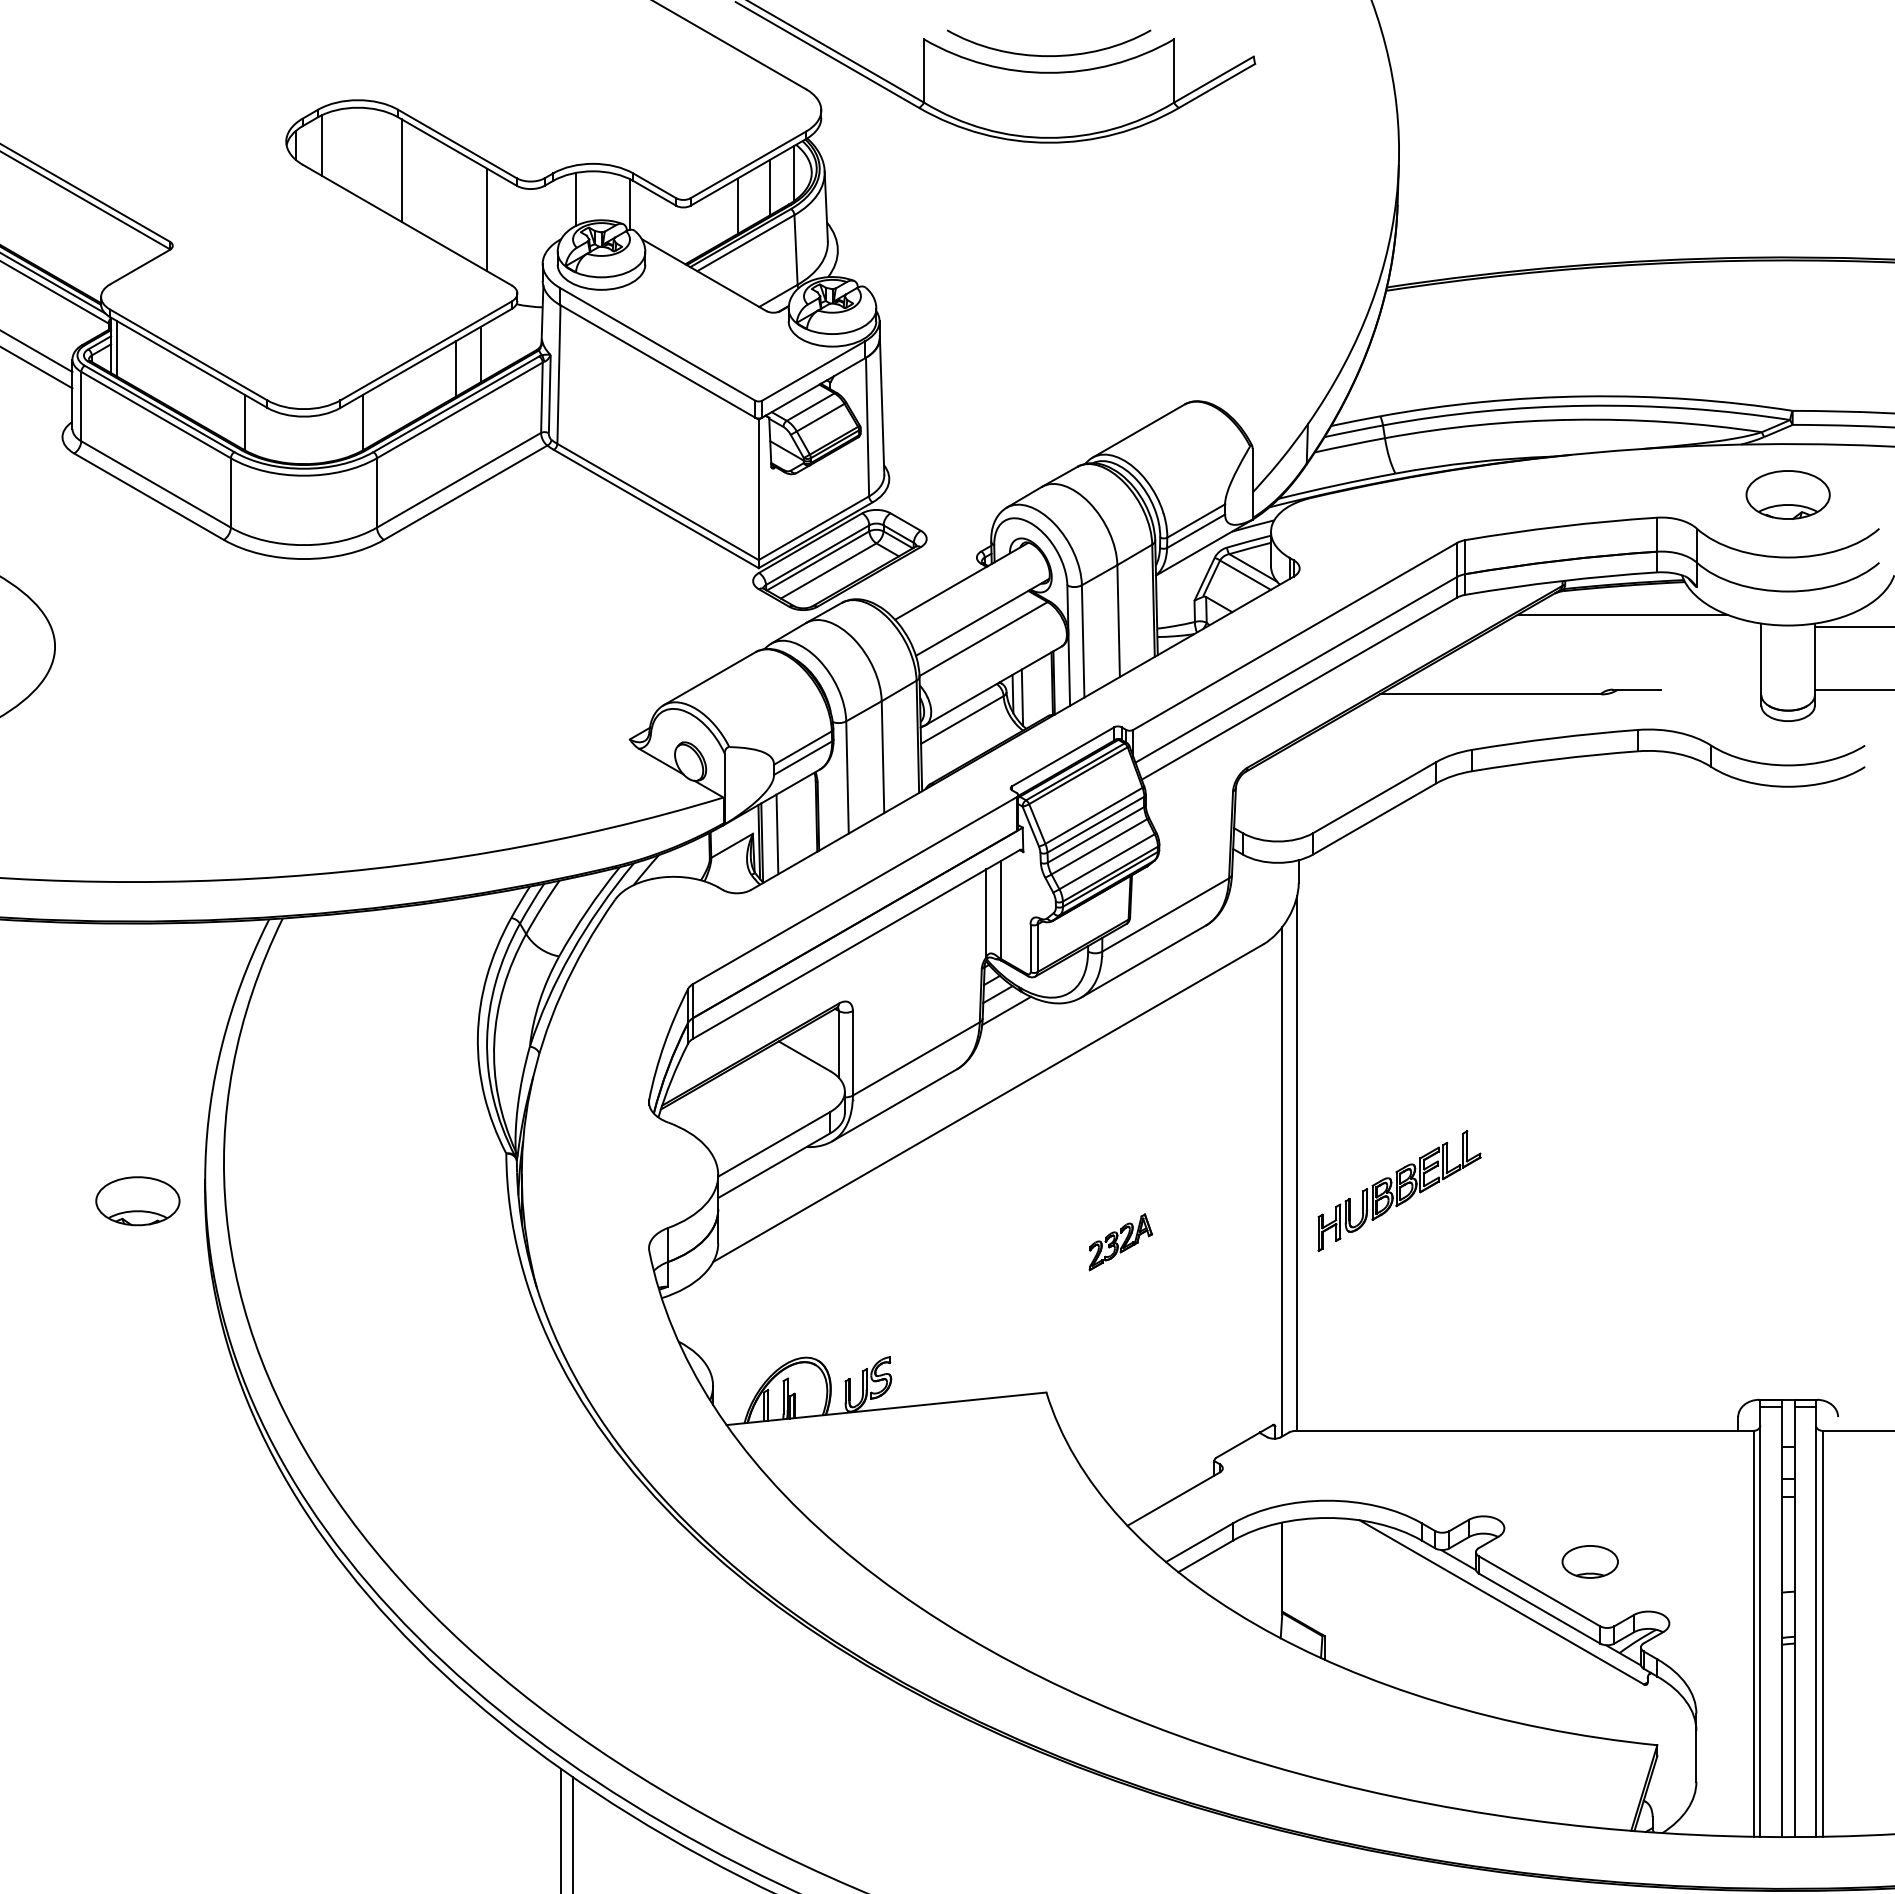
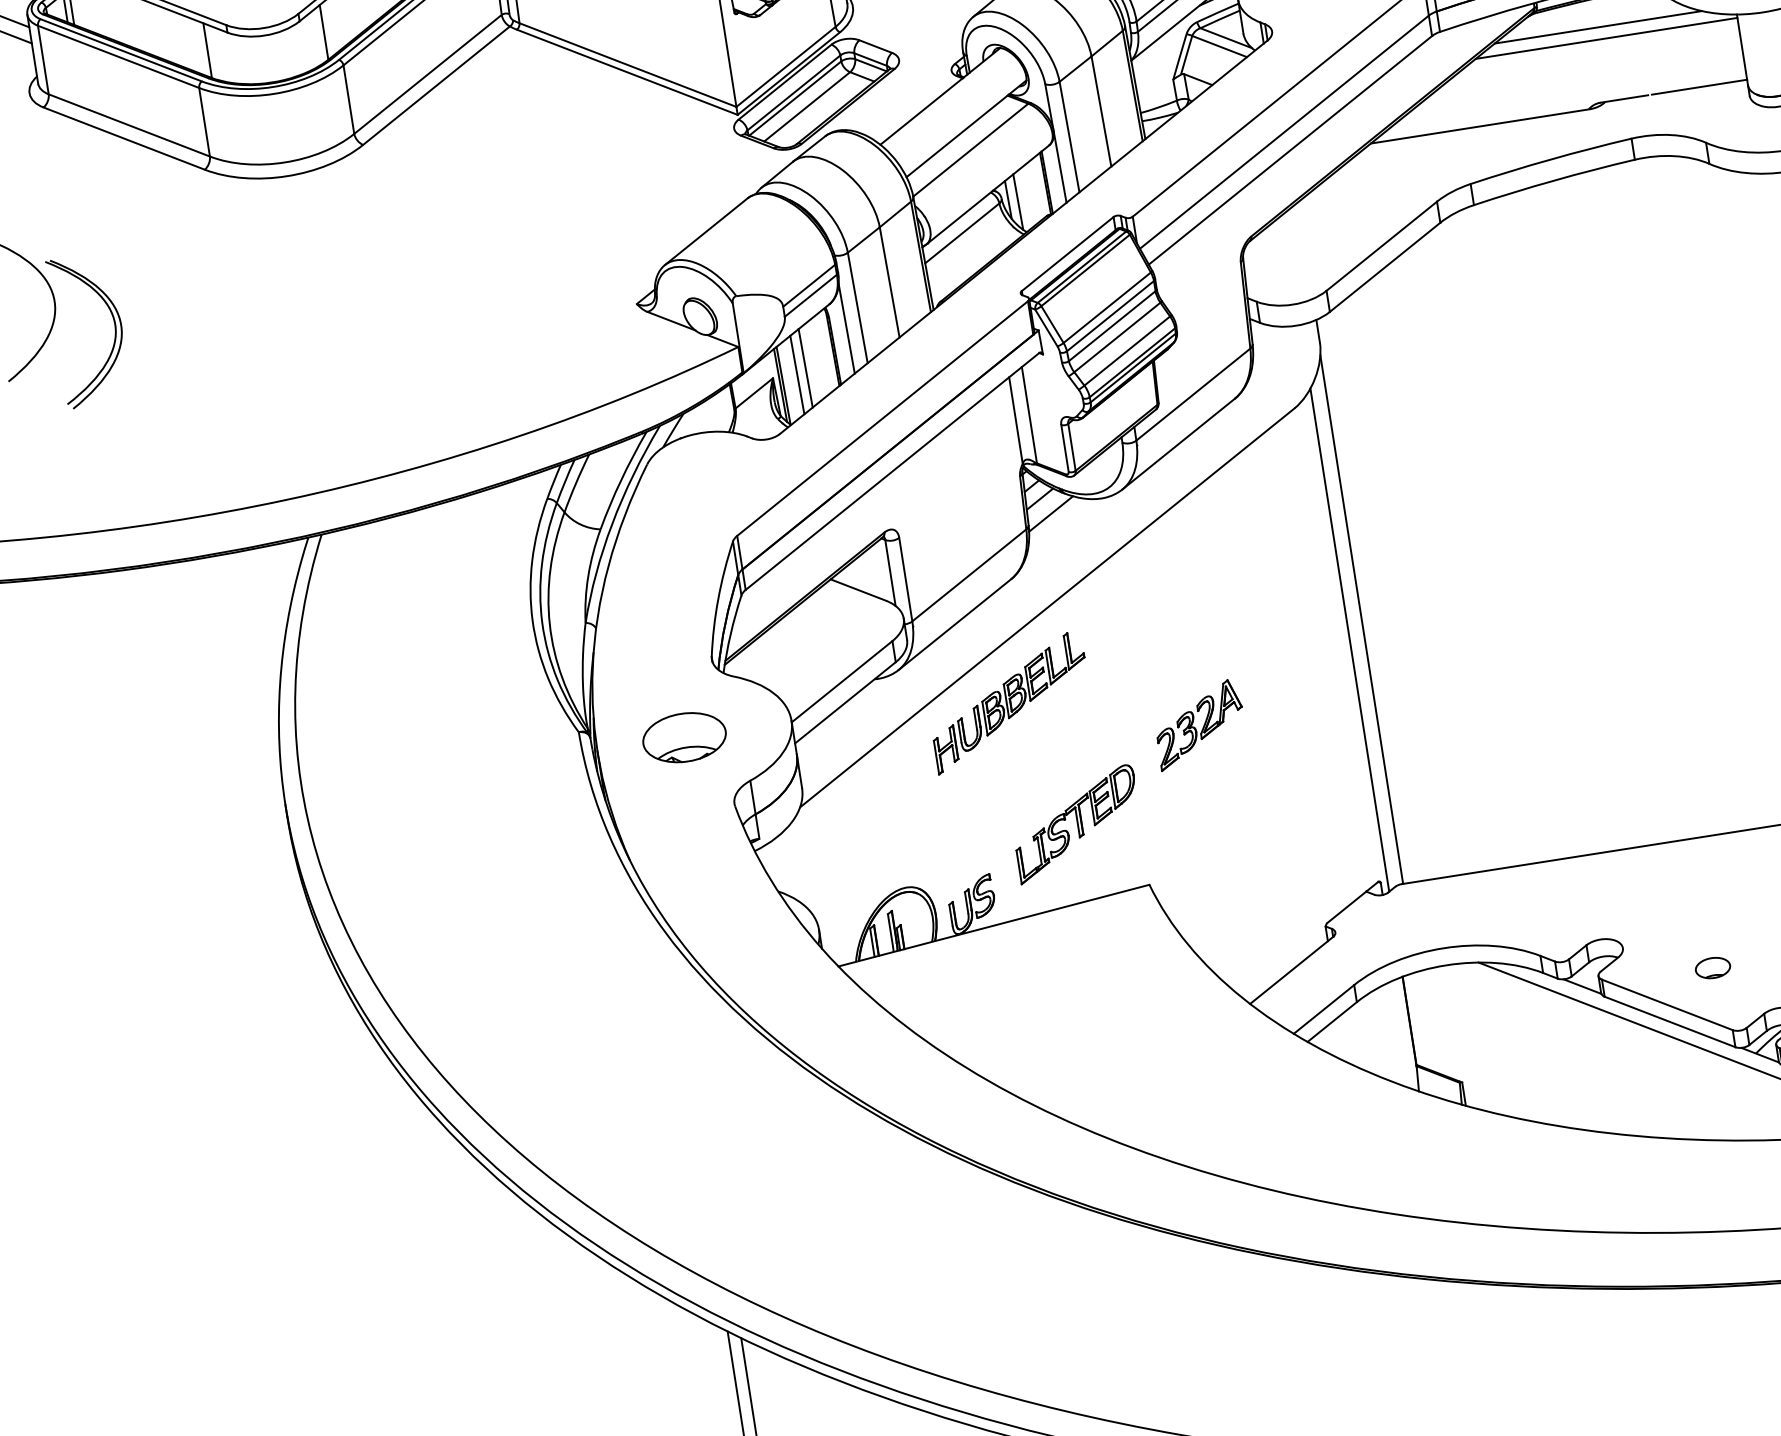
line: (1628, 627) -> (1606, 38), added
part: (109, 686) -> (114, 332), added
line: (1713, 689) -> (1699, 87), added
line: (833, 796) -> (846, 328), added
line: (786, 828) -> (805, 367), added
part: (1399, 1190) -> (1009, 702), moved
part: (137, 1201) -> (684, 738), moved
part: (1120, 1242) -> (1199, 725), size x1.43
part: (983, 1321) -> (1076, 824), added
part: (1590, 1561) -> (1713, 967), size x0.62

